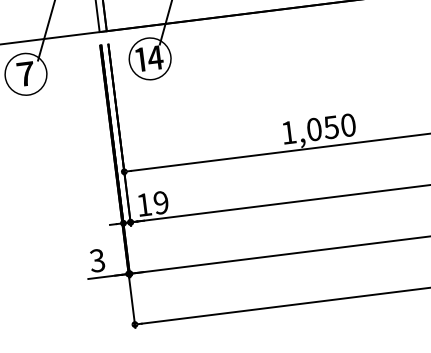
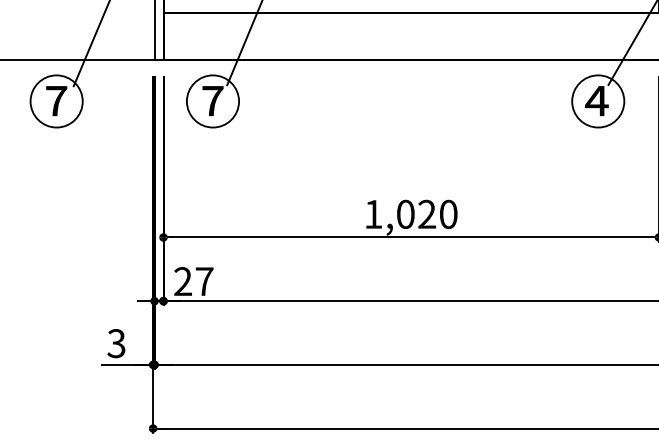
text: (149, 58) -> (212, 101), ⑭ -> ⑦
text: (330, 126) -> (426, 213), 1,050 -> 1,020
text: (152, 203) -> (193, 281), 19 -> 27

